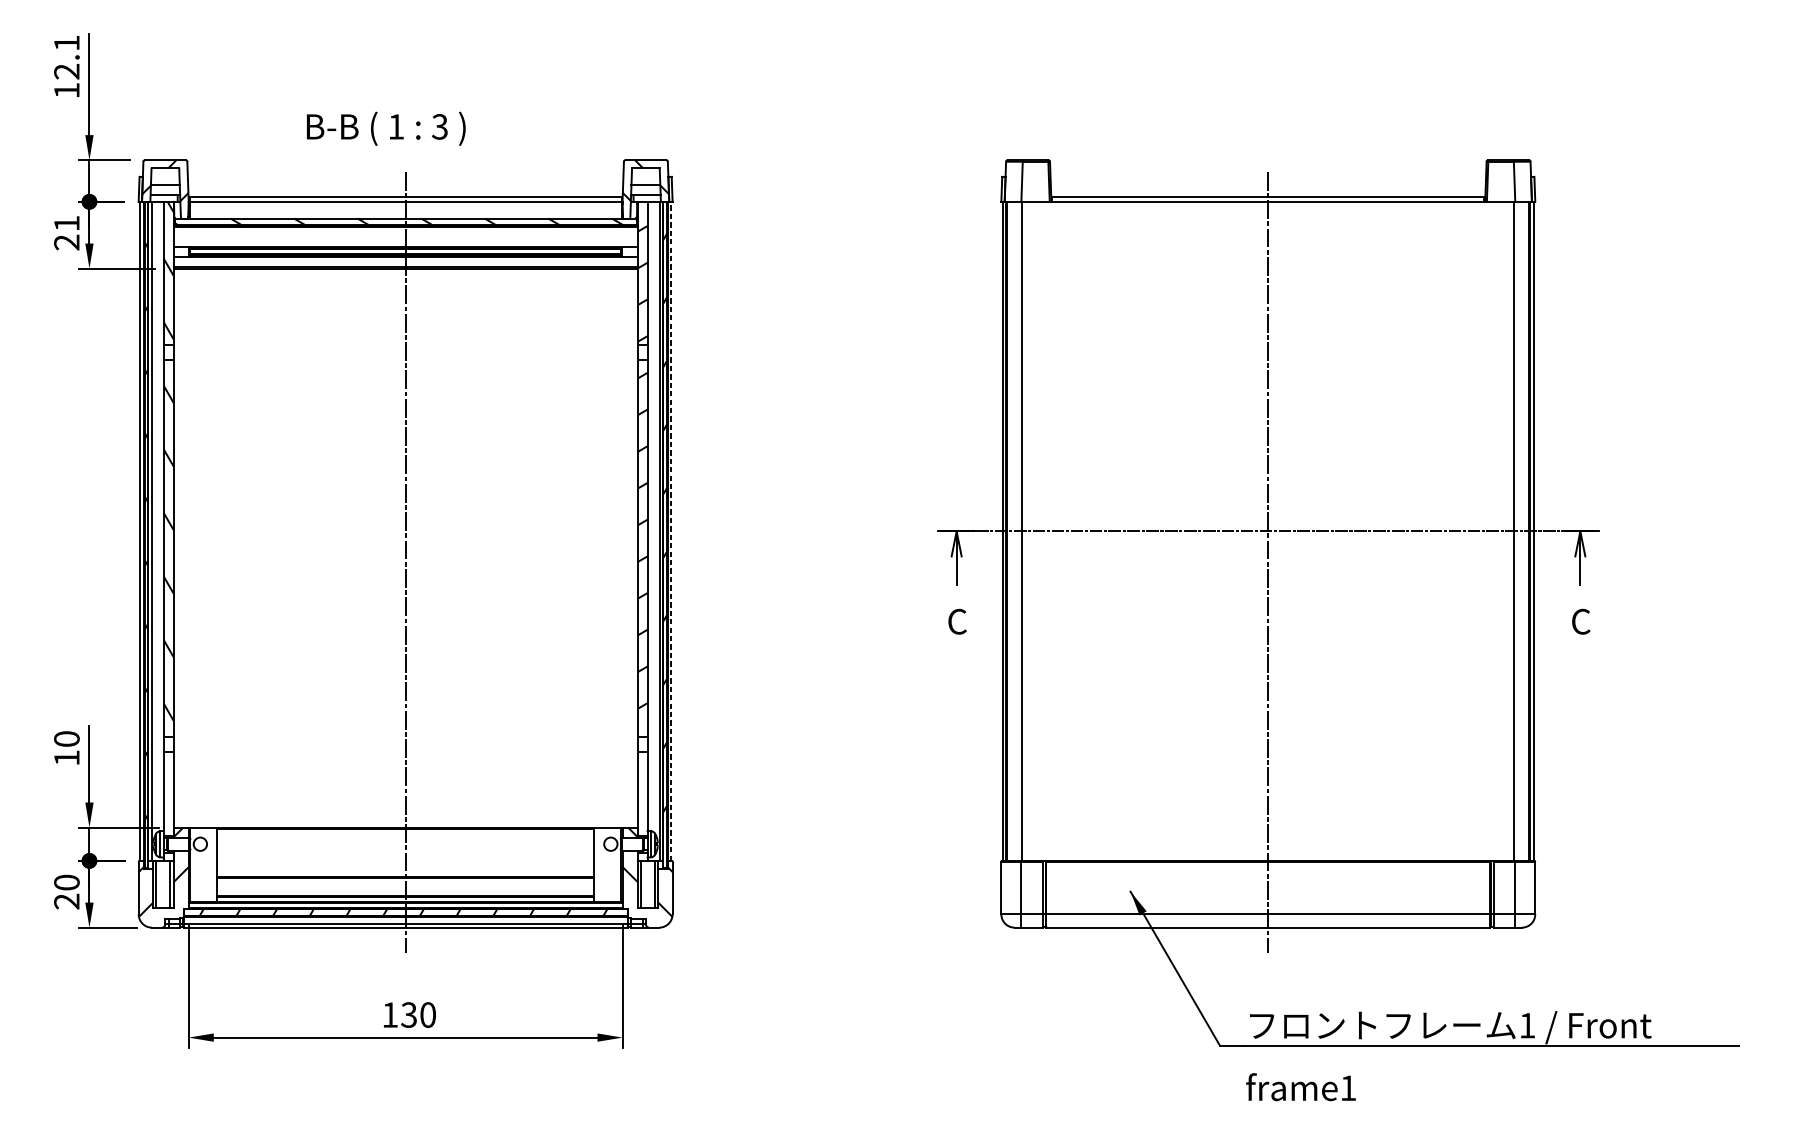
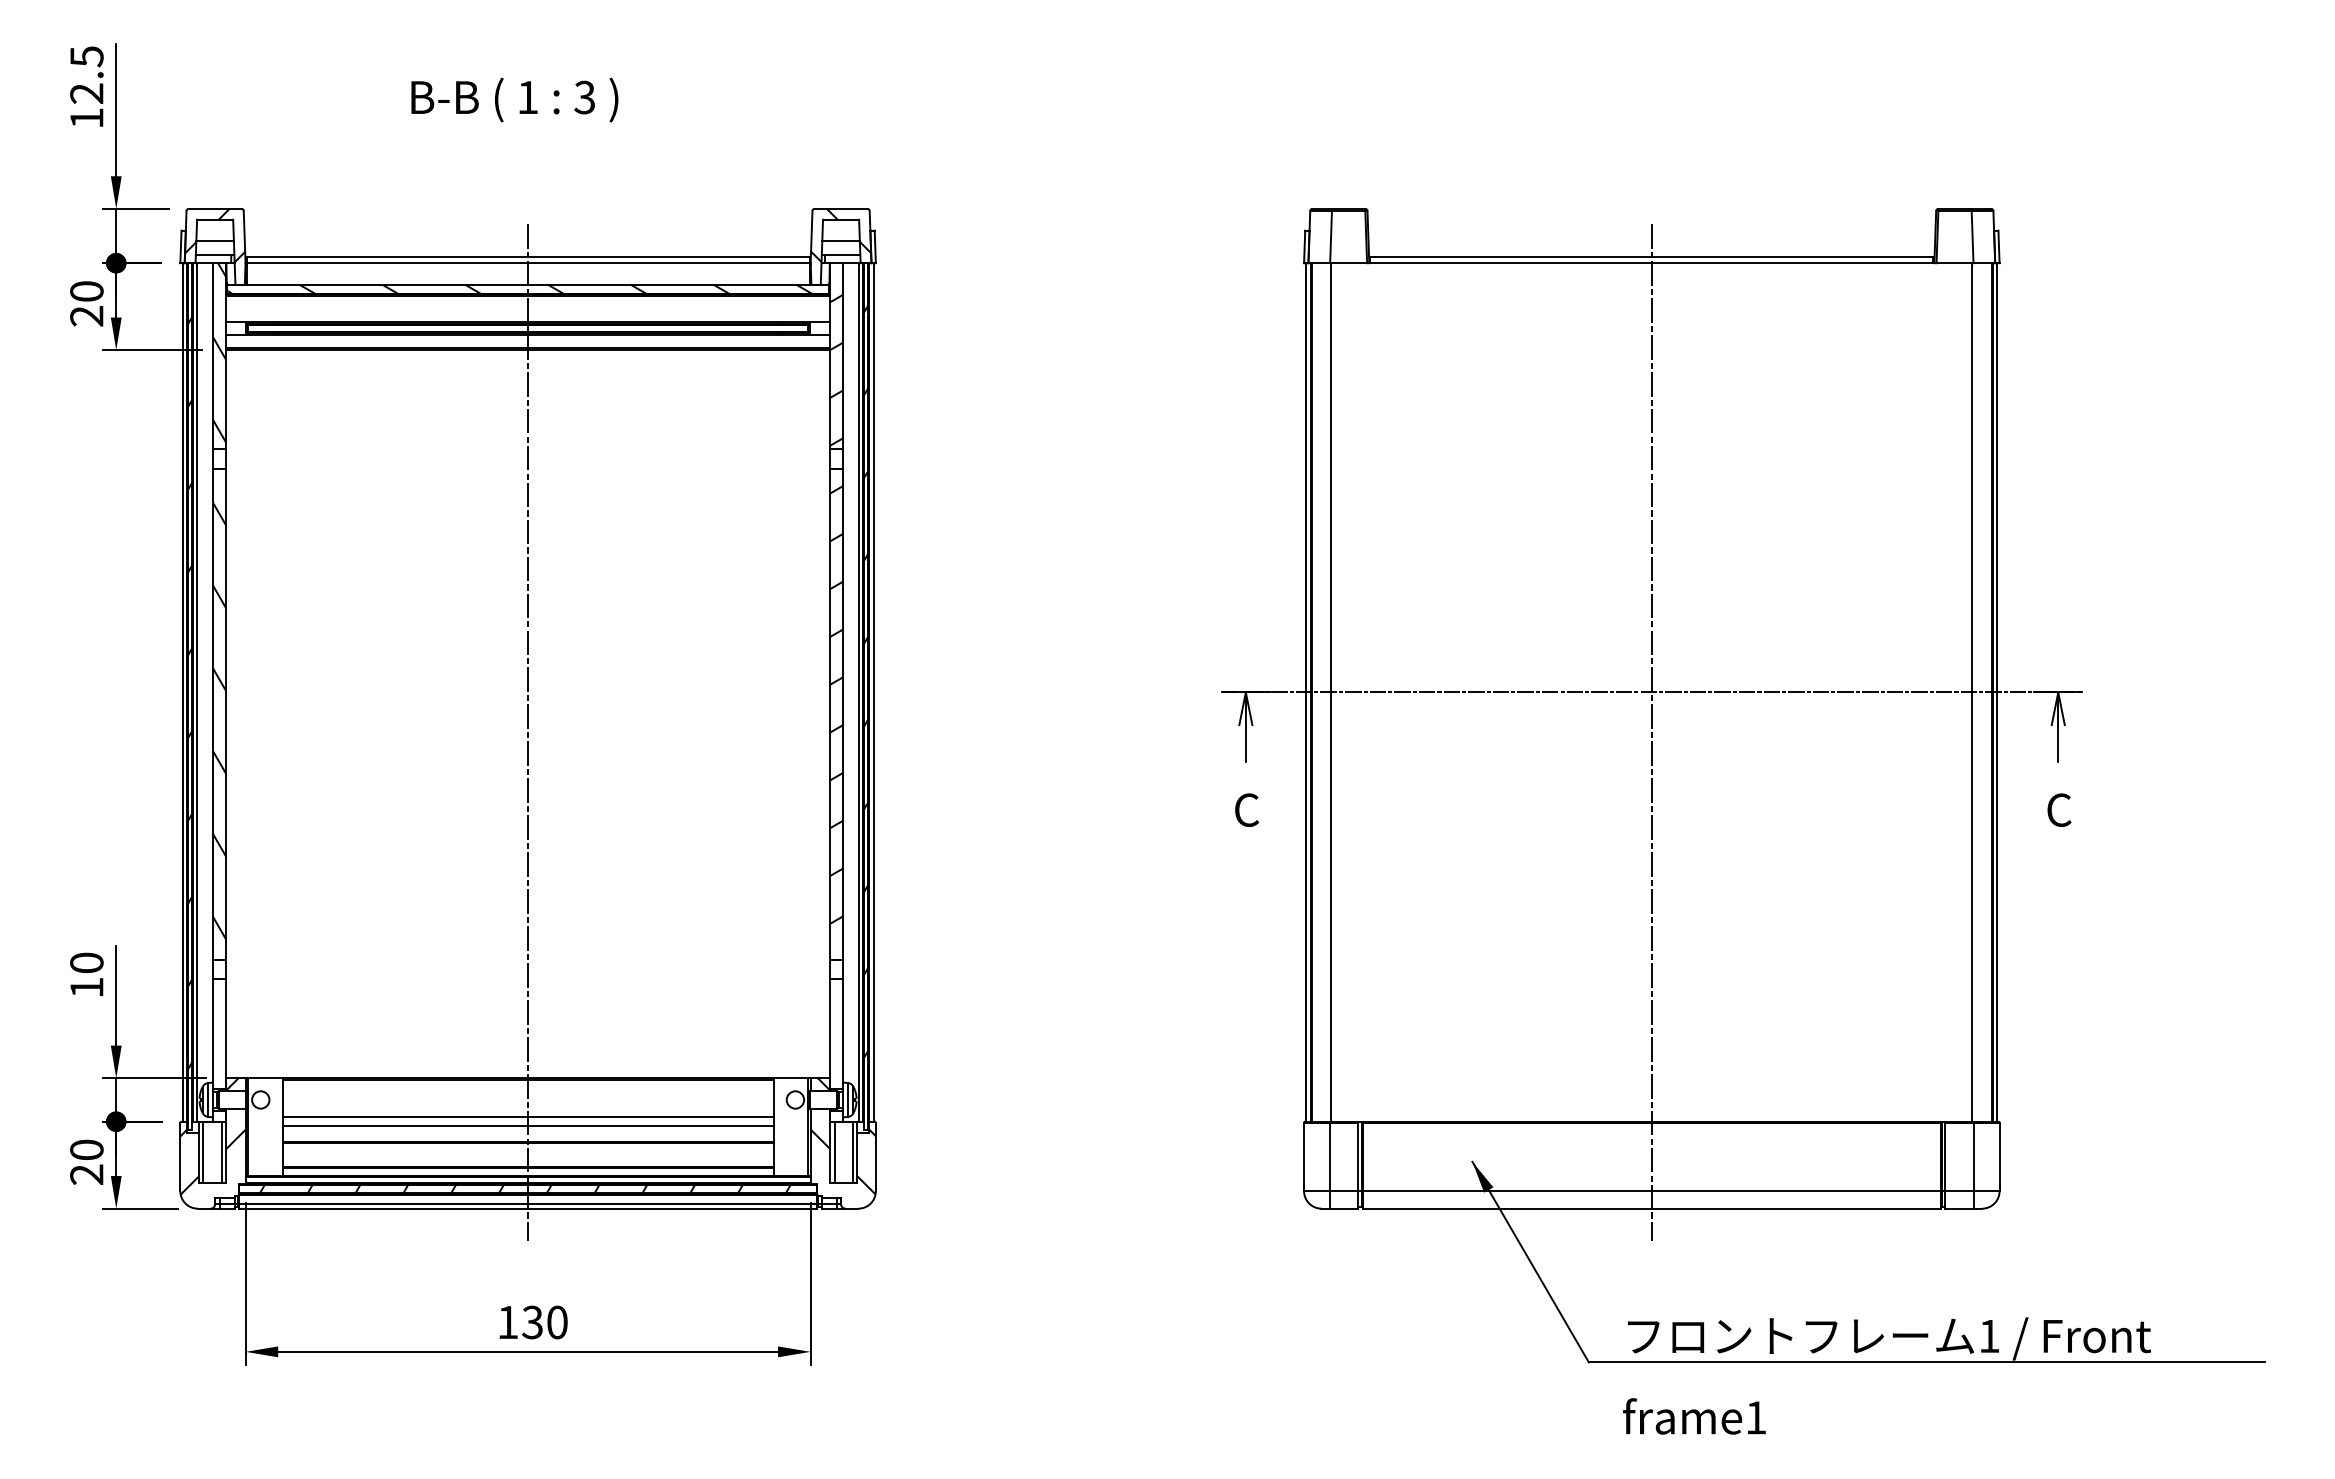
text: (66, 43) -> (86, 56), 12.1 -> 12.5
text: (385, 128) -> (514, 99), moved
text: (66, 223) -> (86, 291), 21 -> 20
line: (670, 530) -> (873, 691), dashed -> solid
line: (405, 857) -> (527, 1117), added
line: (405, 864) -> (527, 1126), added

